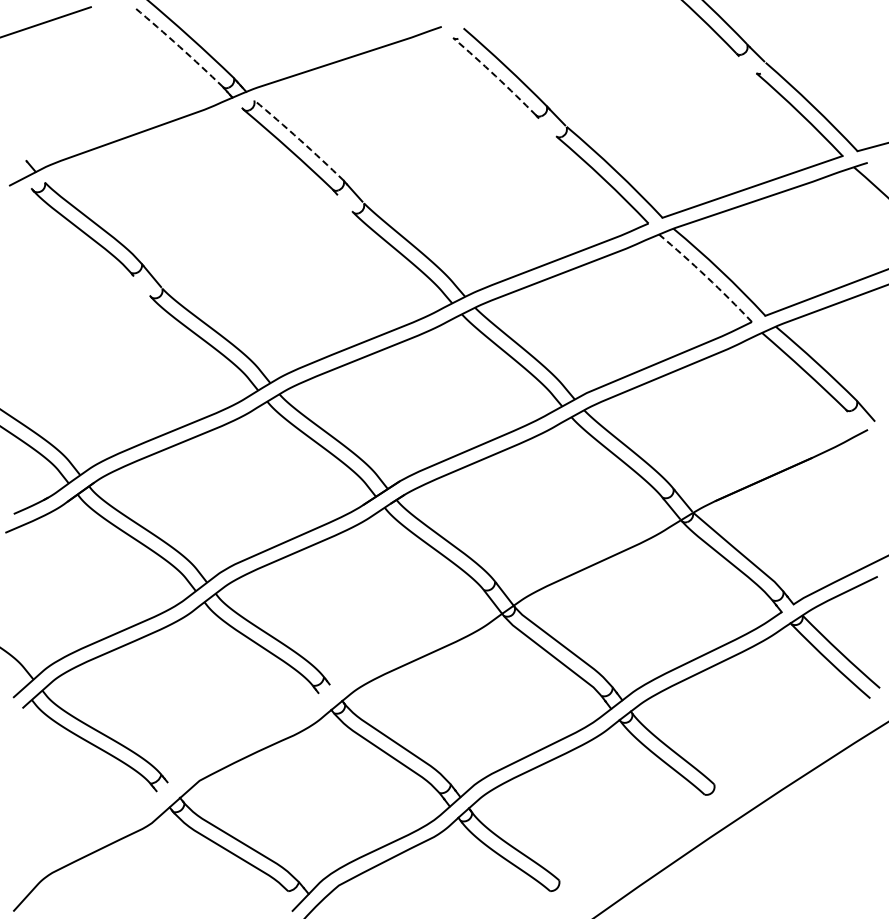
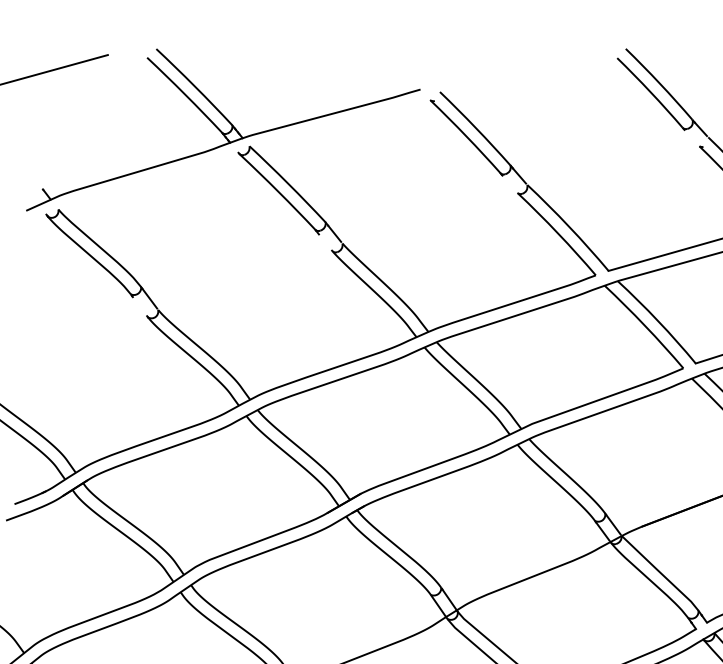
arc: (179, 46) -> (185, 94), dashed -> solid
arc: (495, 76) -> (466, 136), dashed -> solid
arc: (299, 139) -> (287, 183), dashed -> solid
arc: (706, 276) -> (645, 325), dashed -> solid

